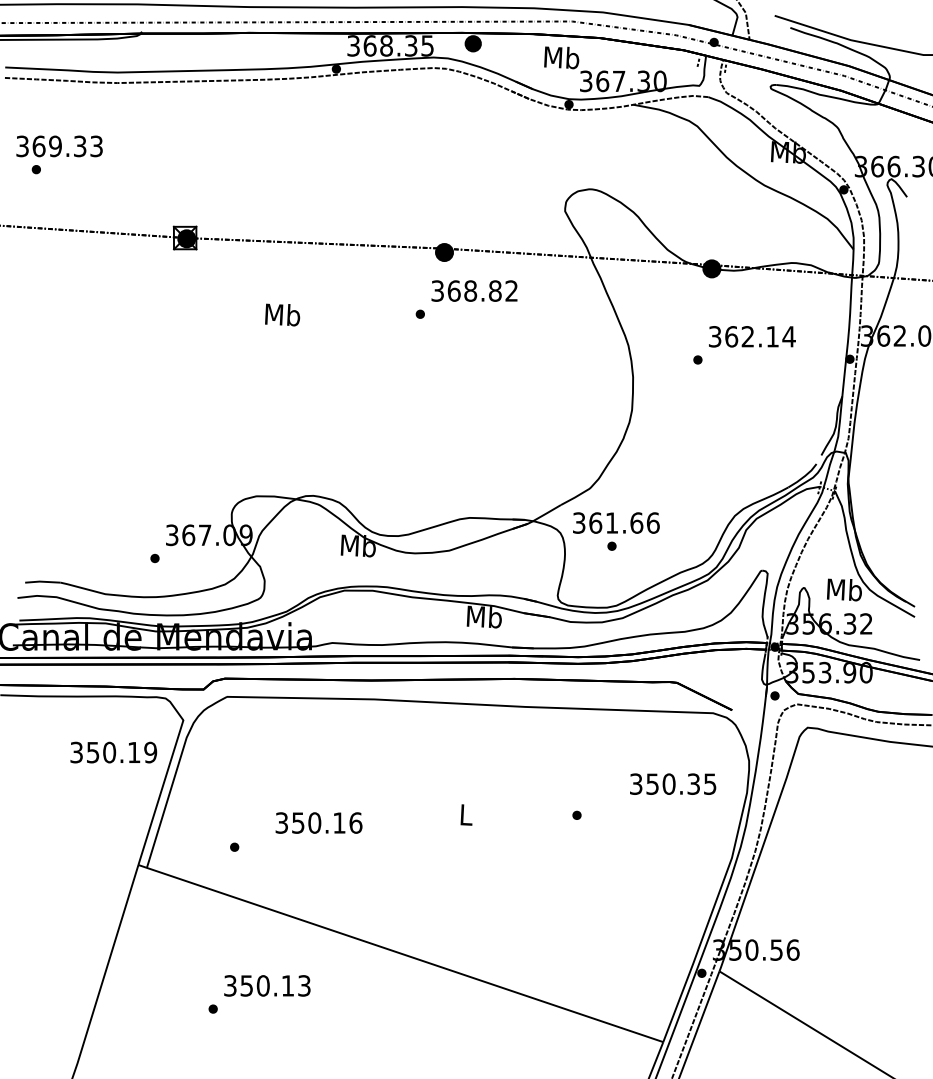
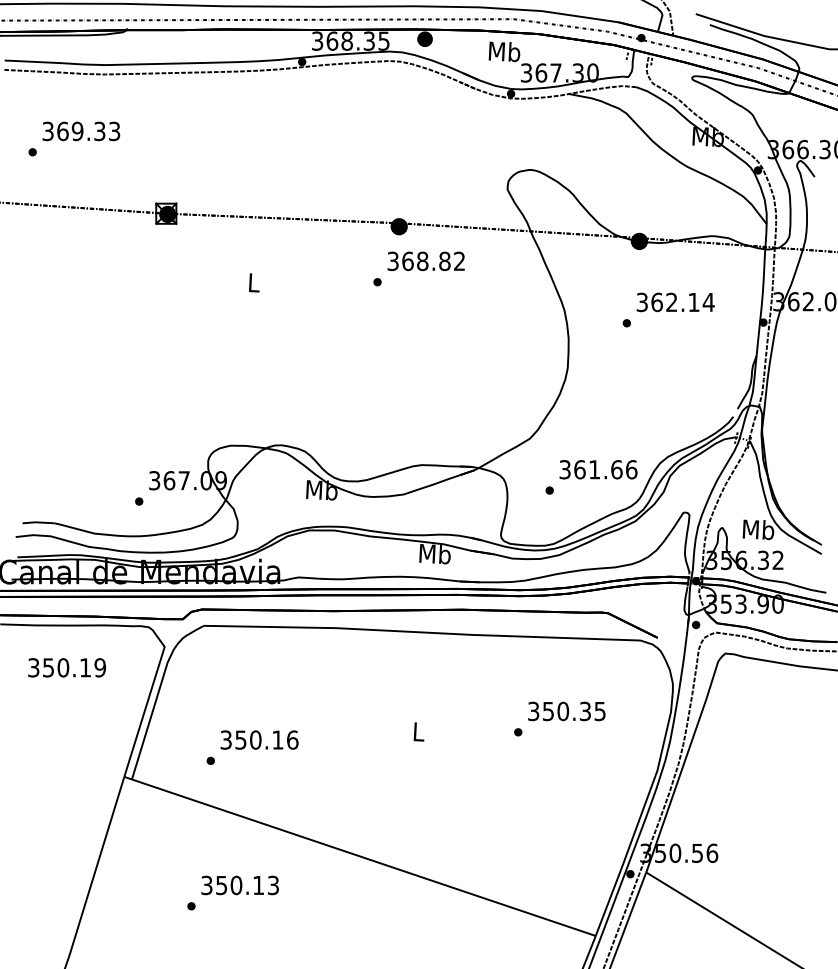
text: (59, 146) -> (81, 131), moved
text: (282, 314) -> (253, 282), Mb -> L
text: (616, 522) -> (598, 469), moved
text: (113, 752) -> (66, 667), moved
text: (673, 783) -> (567, 710), moved
text: (318, 822) -> (259, 739), moved

